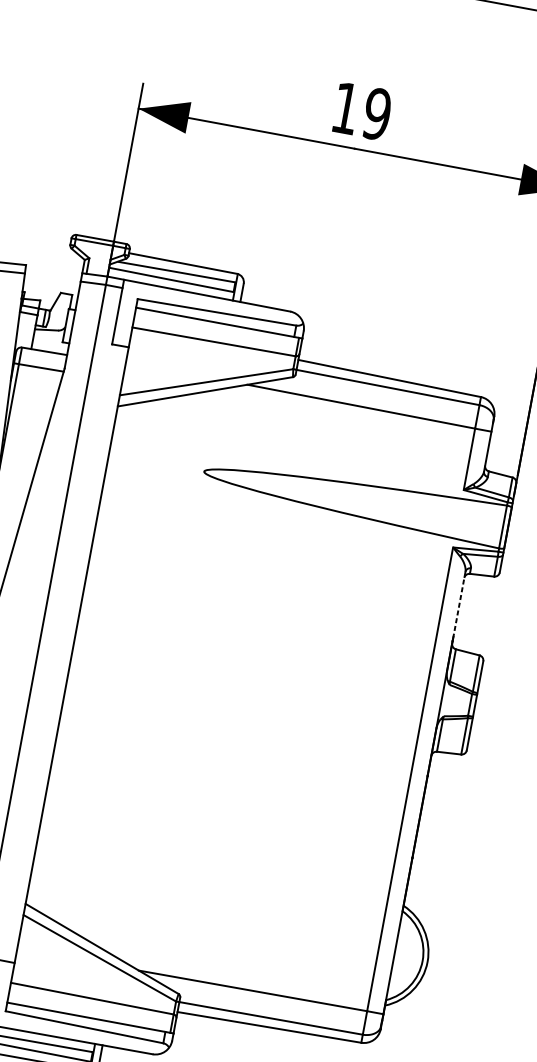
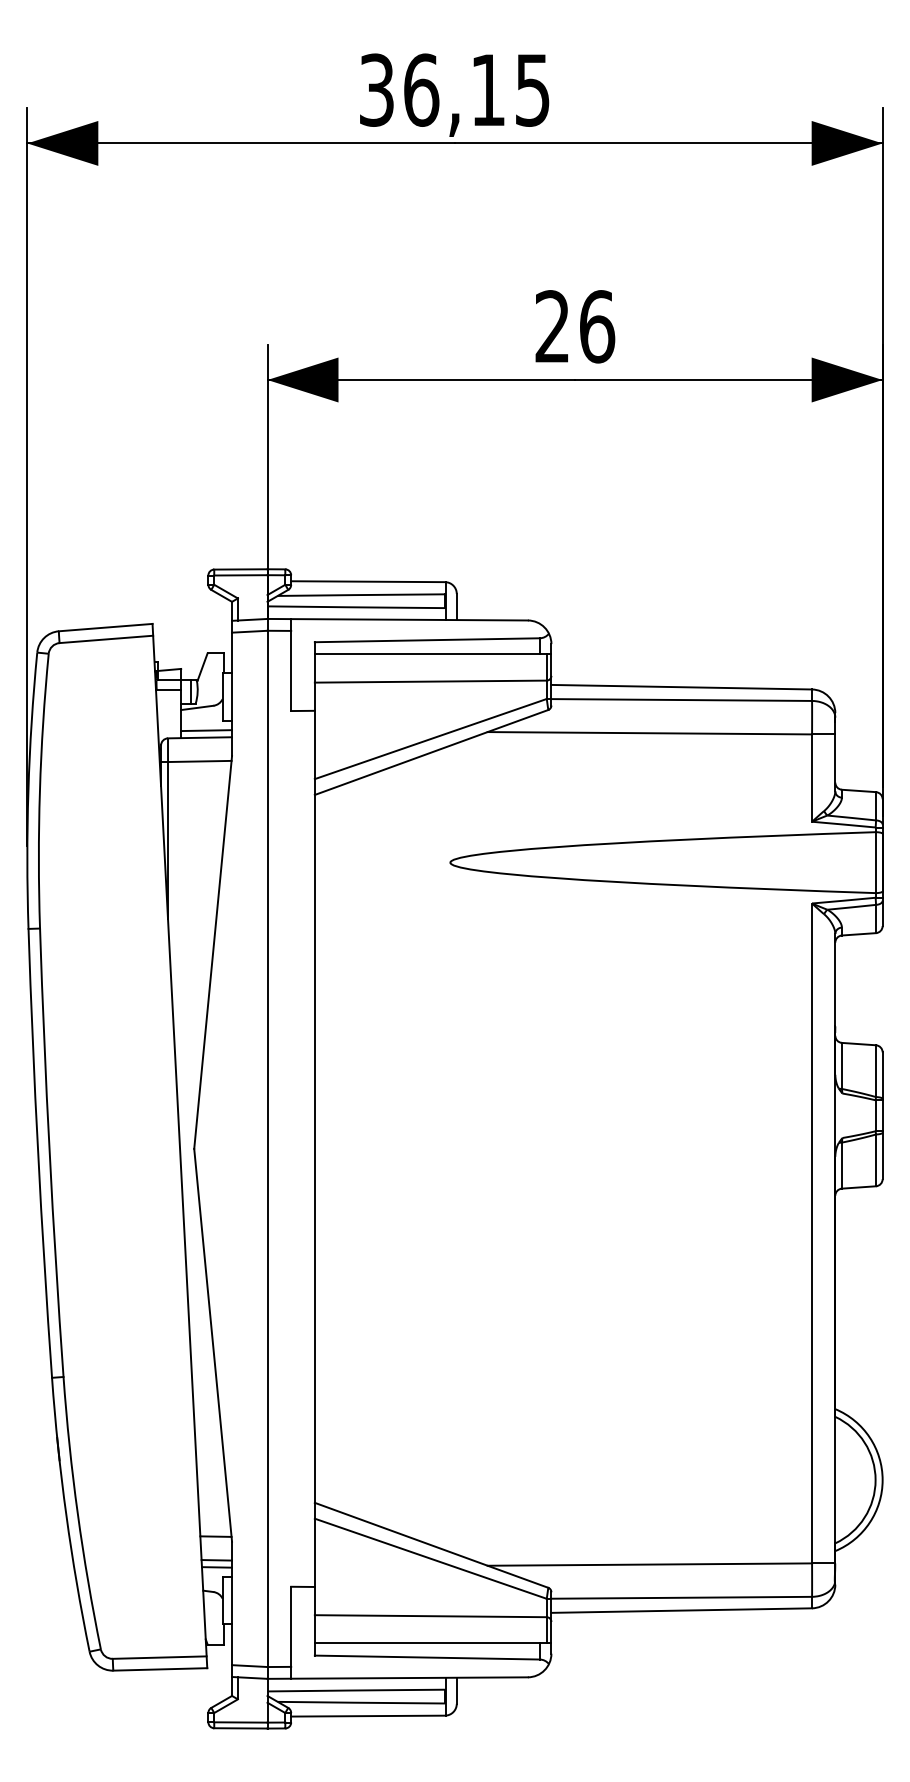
text: (362, 111) -> (575, 326), 19 -> 26
line: (50, 347) -> (206, 730), added
line: (459, 604) -> (835, 980), dashed -> solid

